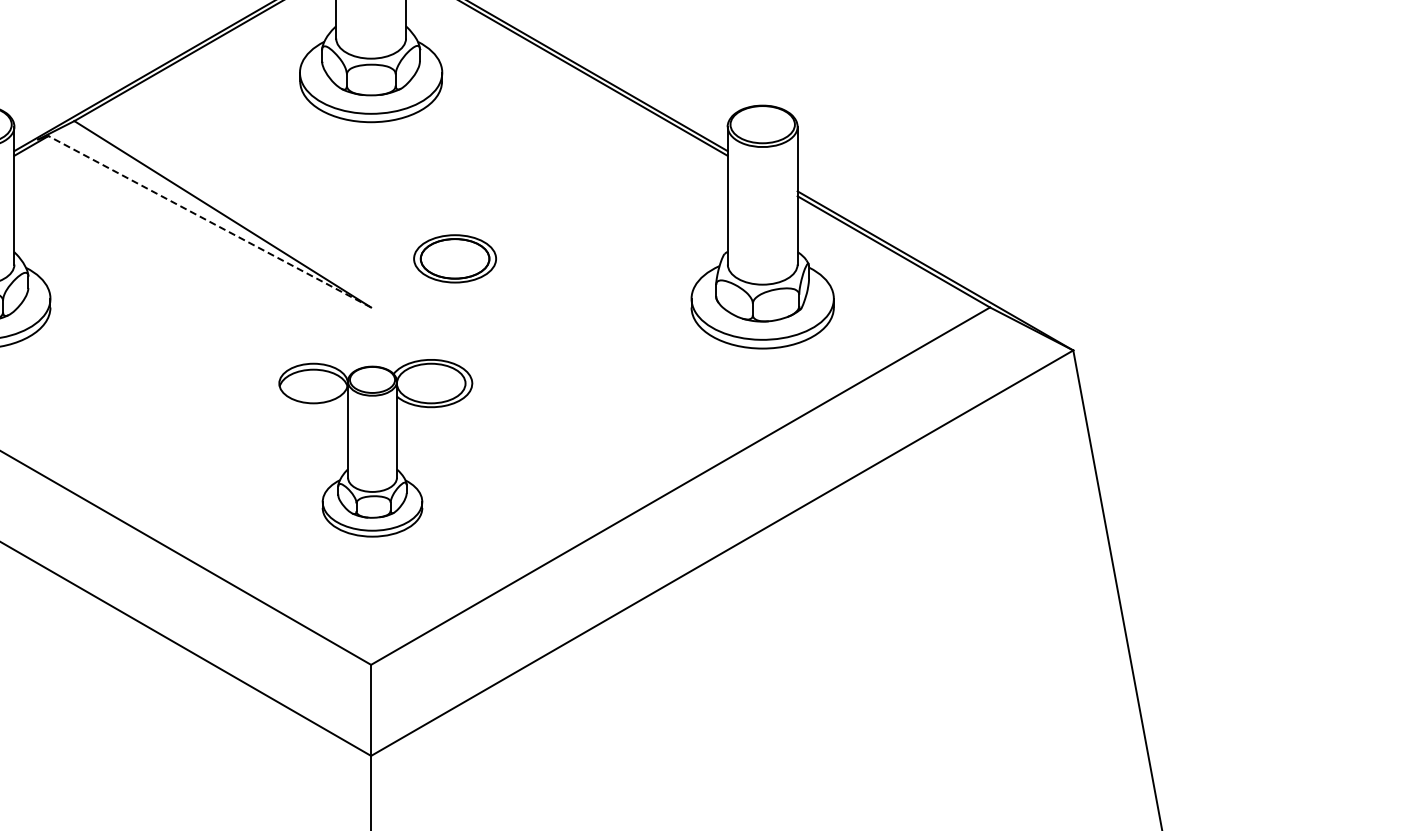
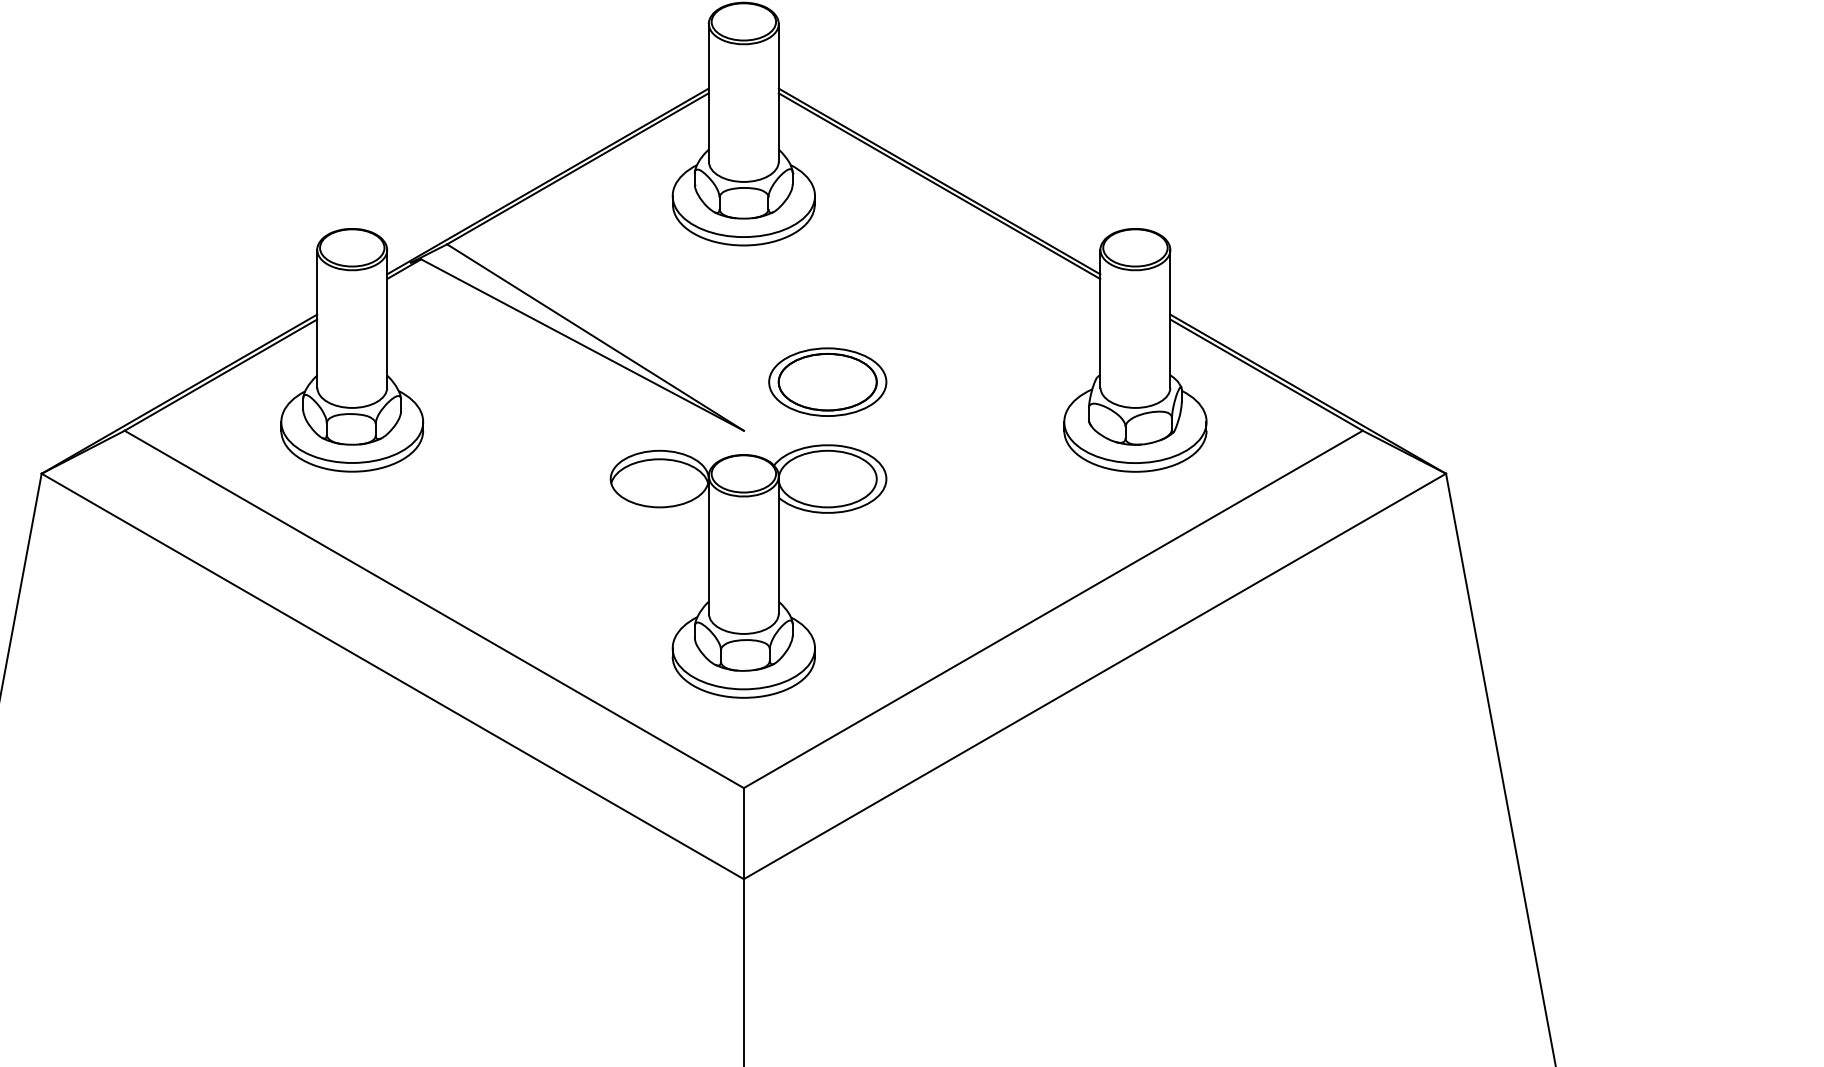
line: (209, 222) -> (582, 345), dashed -> solid
part: (454, 258) -> (827, 381), size x1.43
part: (375, 448) -> (748, 571), size x1.43

